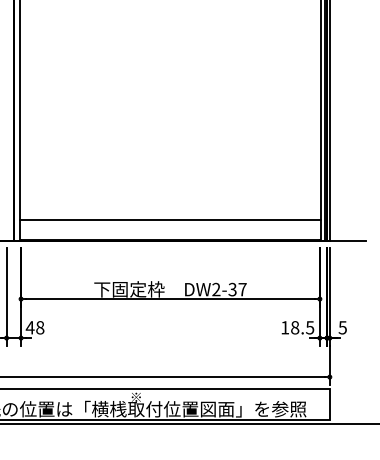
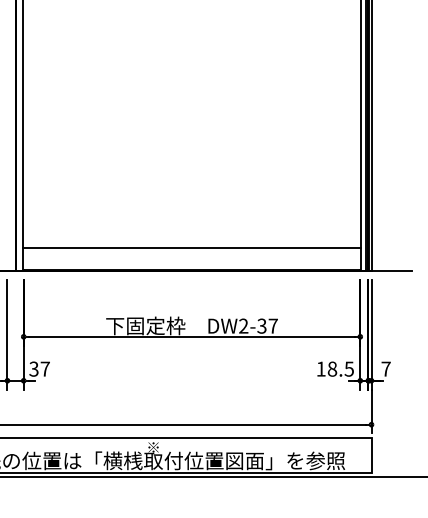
text: (34, 327) -> (38, 368), 48 -> 37
text: (342, 327) -> (385, 368), 5 -> 7

